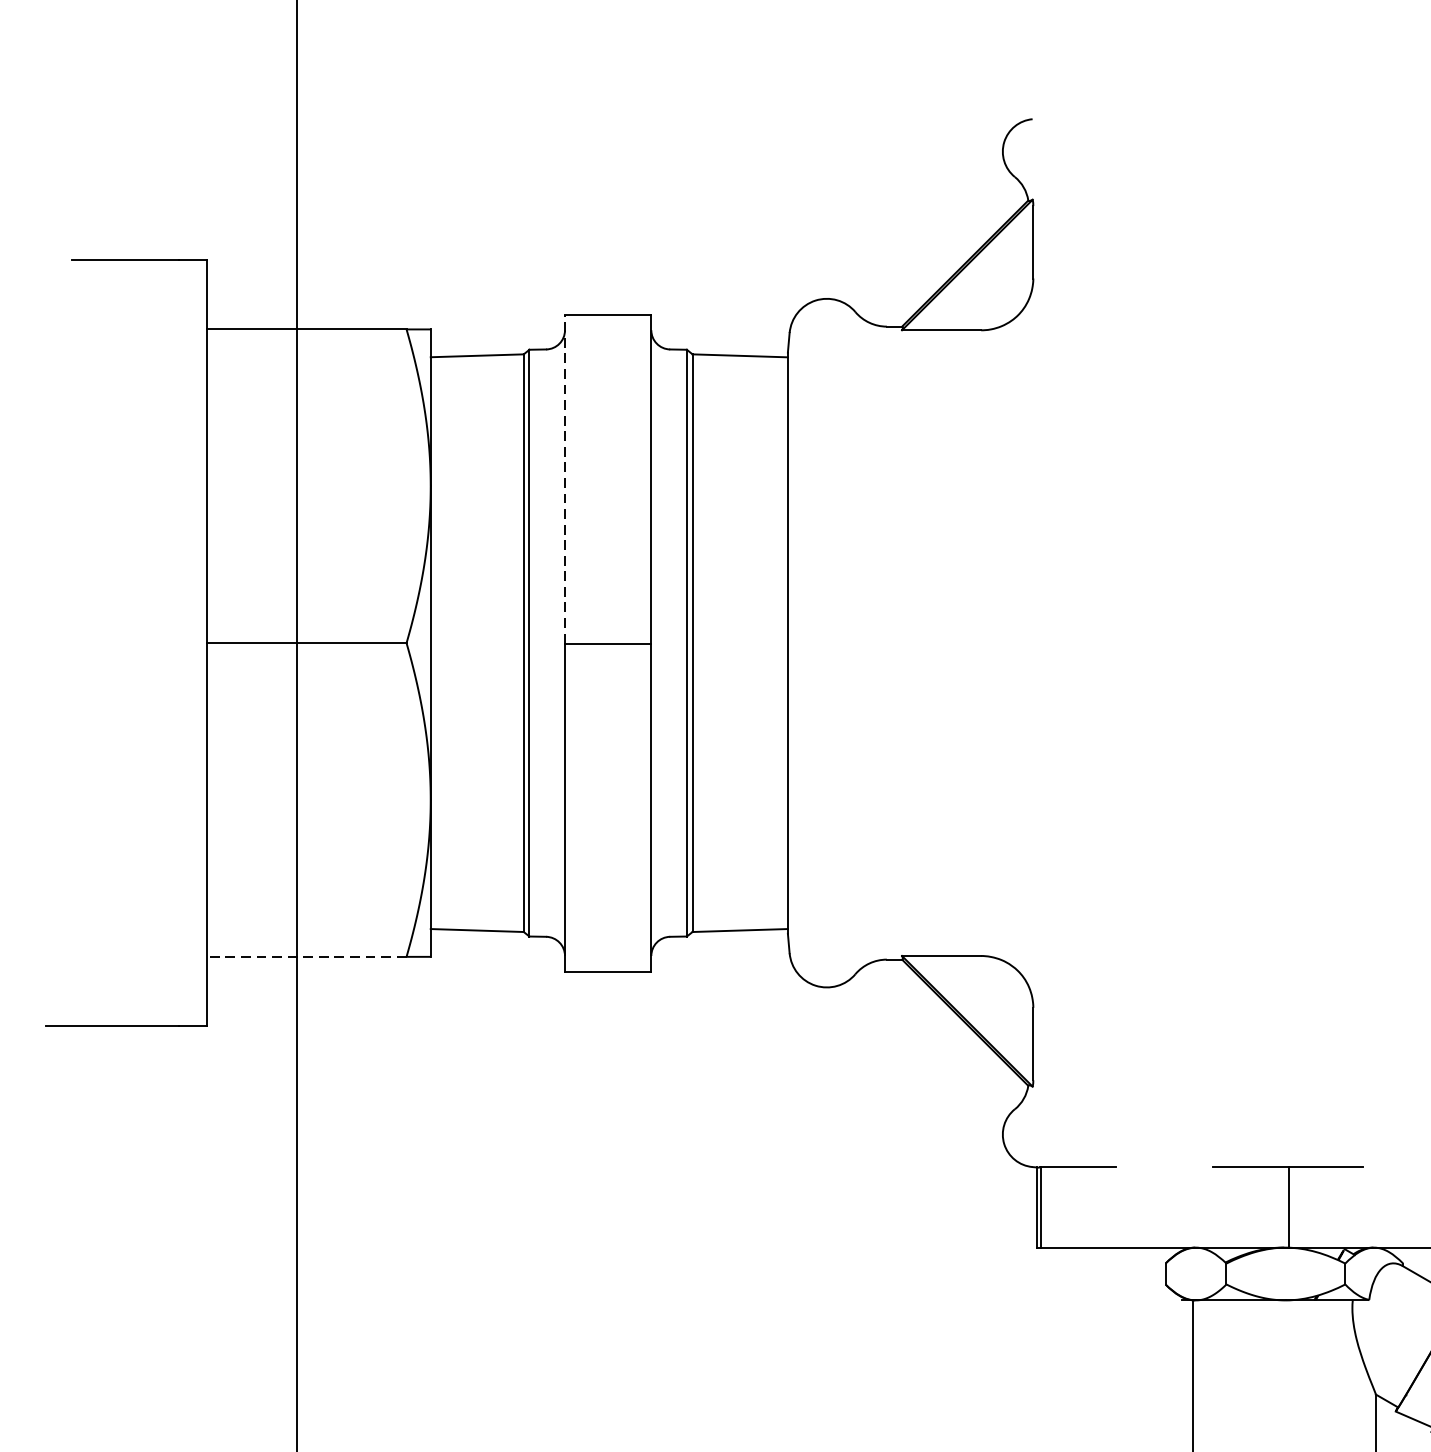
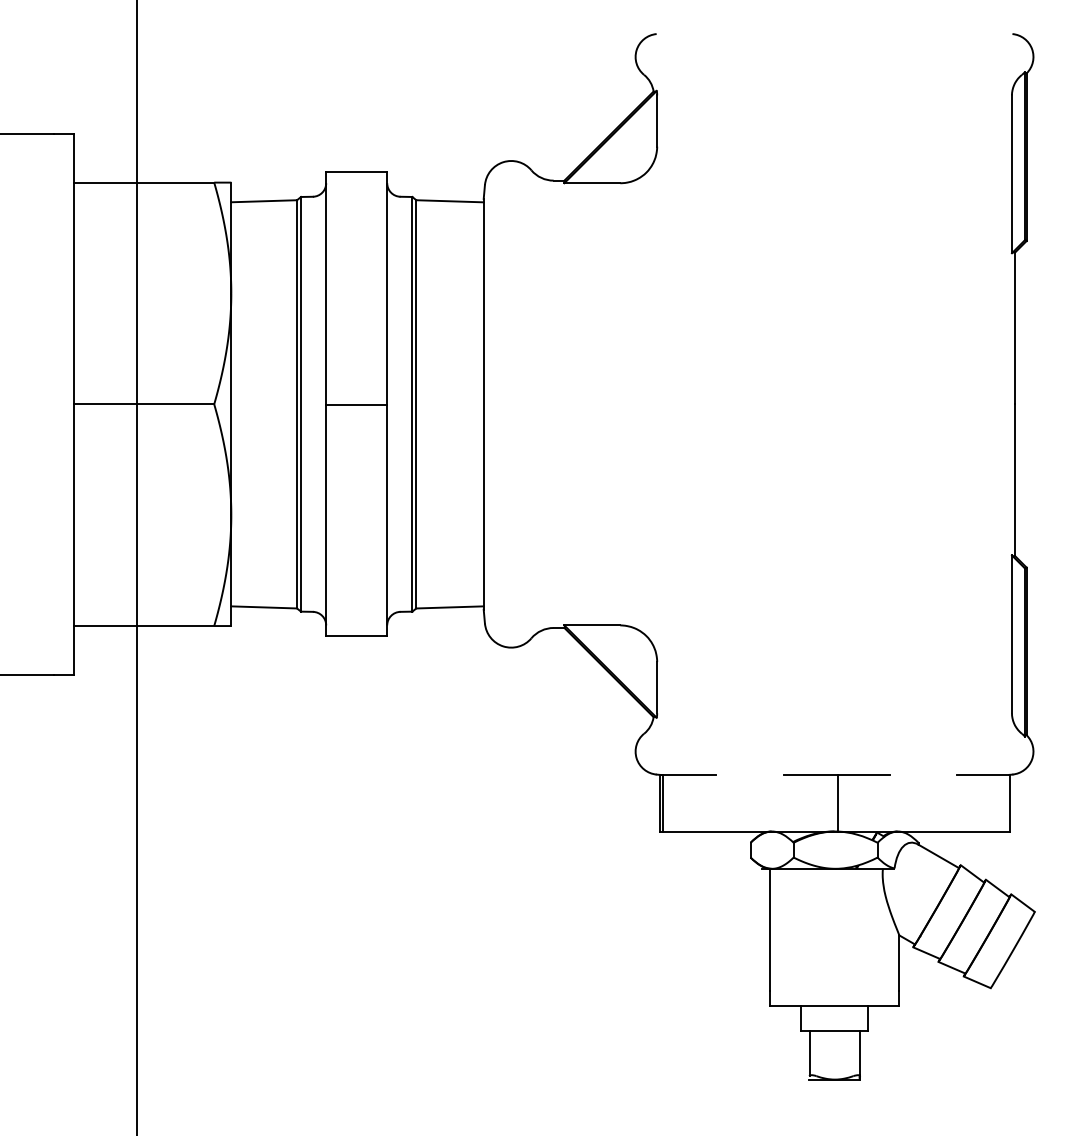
line: (565, 477) -> (326, 287), dashed -> solid
line: (306, 957) -> (143, 626), dashed -> solid

